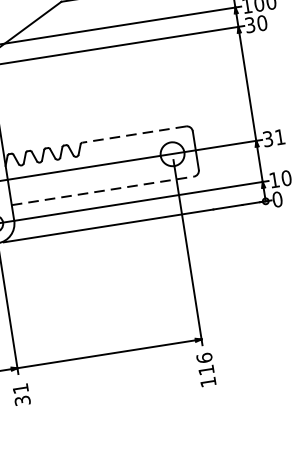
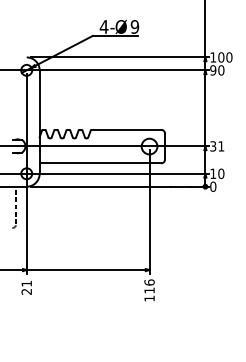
text: (250, 25) -> (213, 70), 30 -> 90
line: (134, 134) -> (126, 129), dashed -> solid
line: (103, 191) -> (100, 163), dashed -> solid
text: (22, 400) -> (26, 291), 31 -> 21

